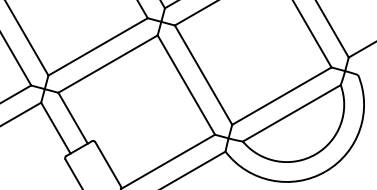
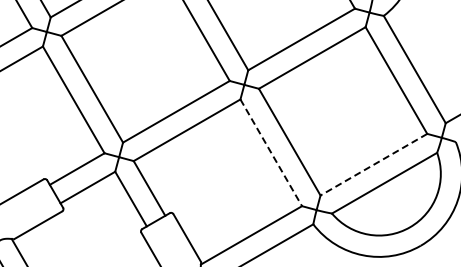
line: (186, 84) -> (271, 152), solid -> dashed
line: (281, 95) -> (373, 164), solid -> dashed

